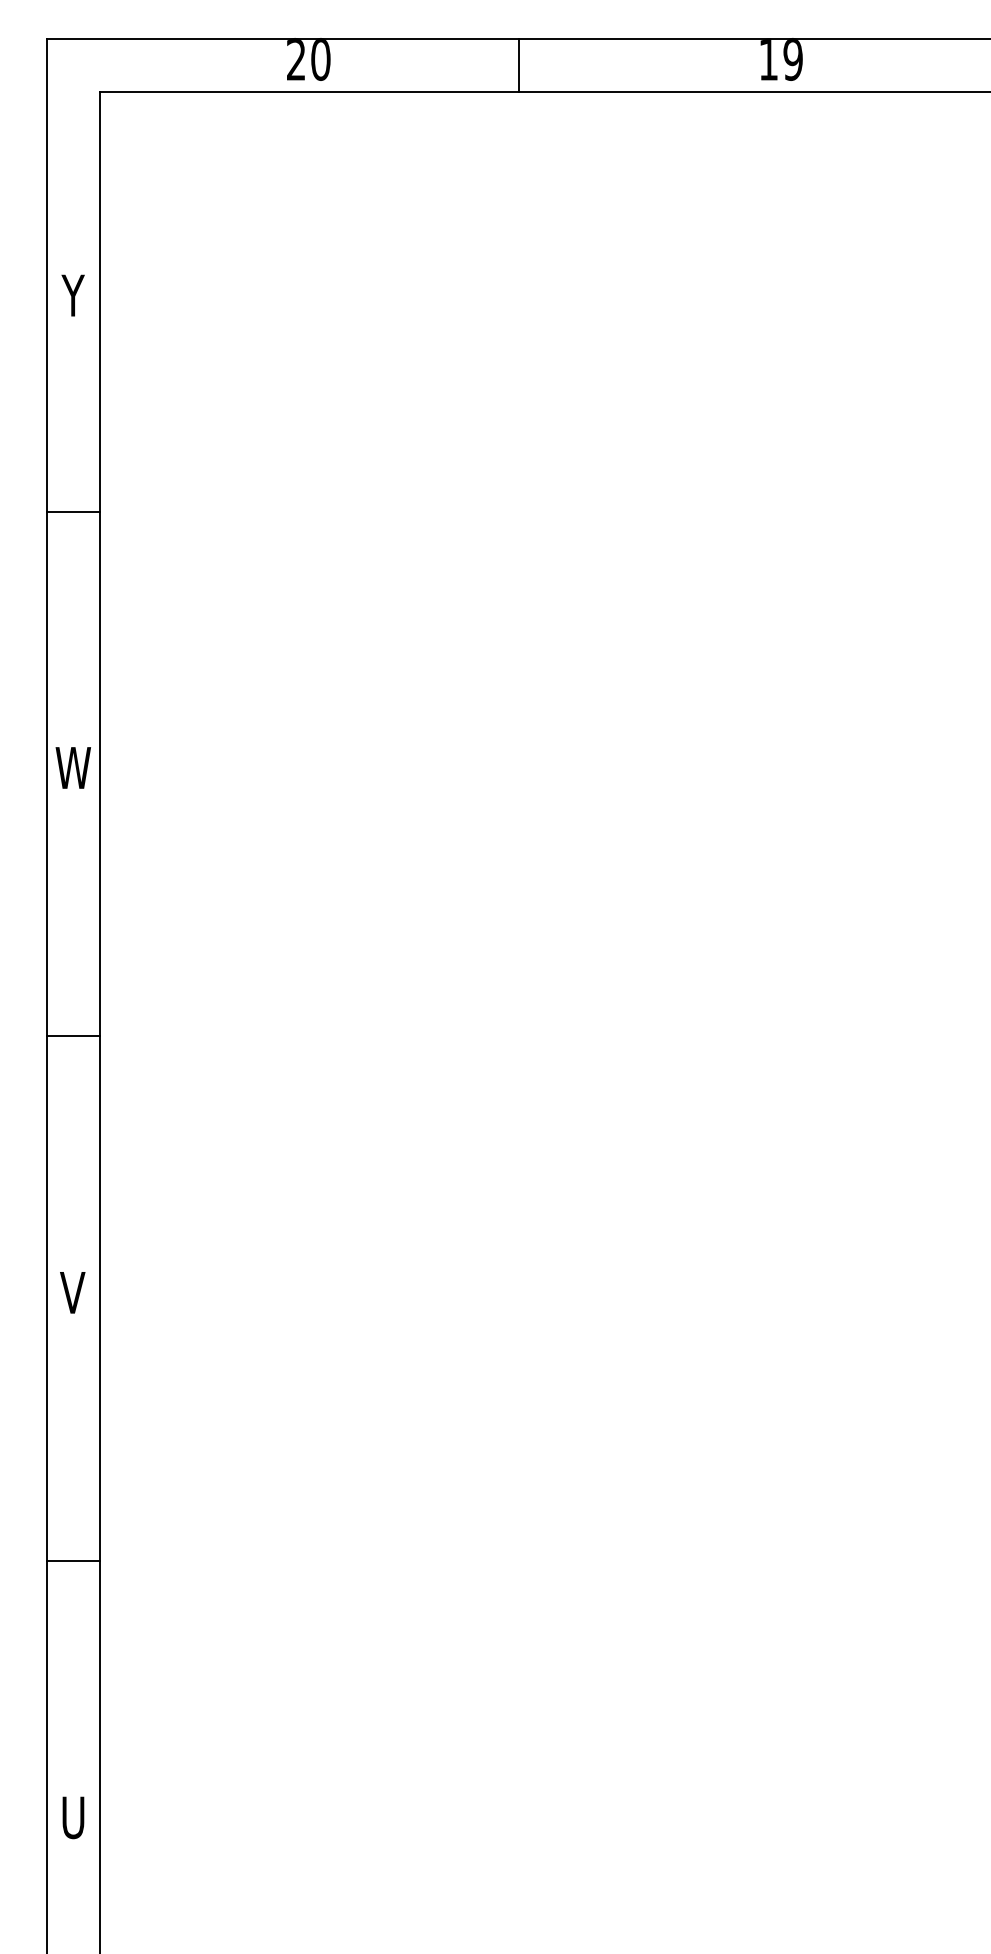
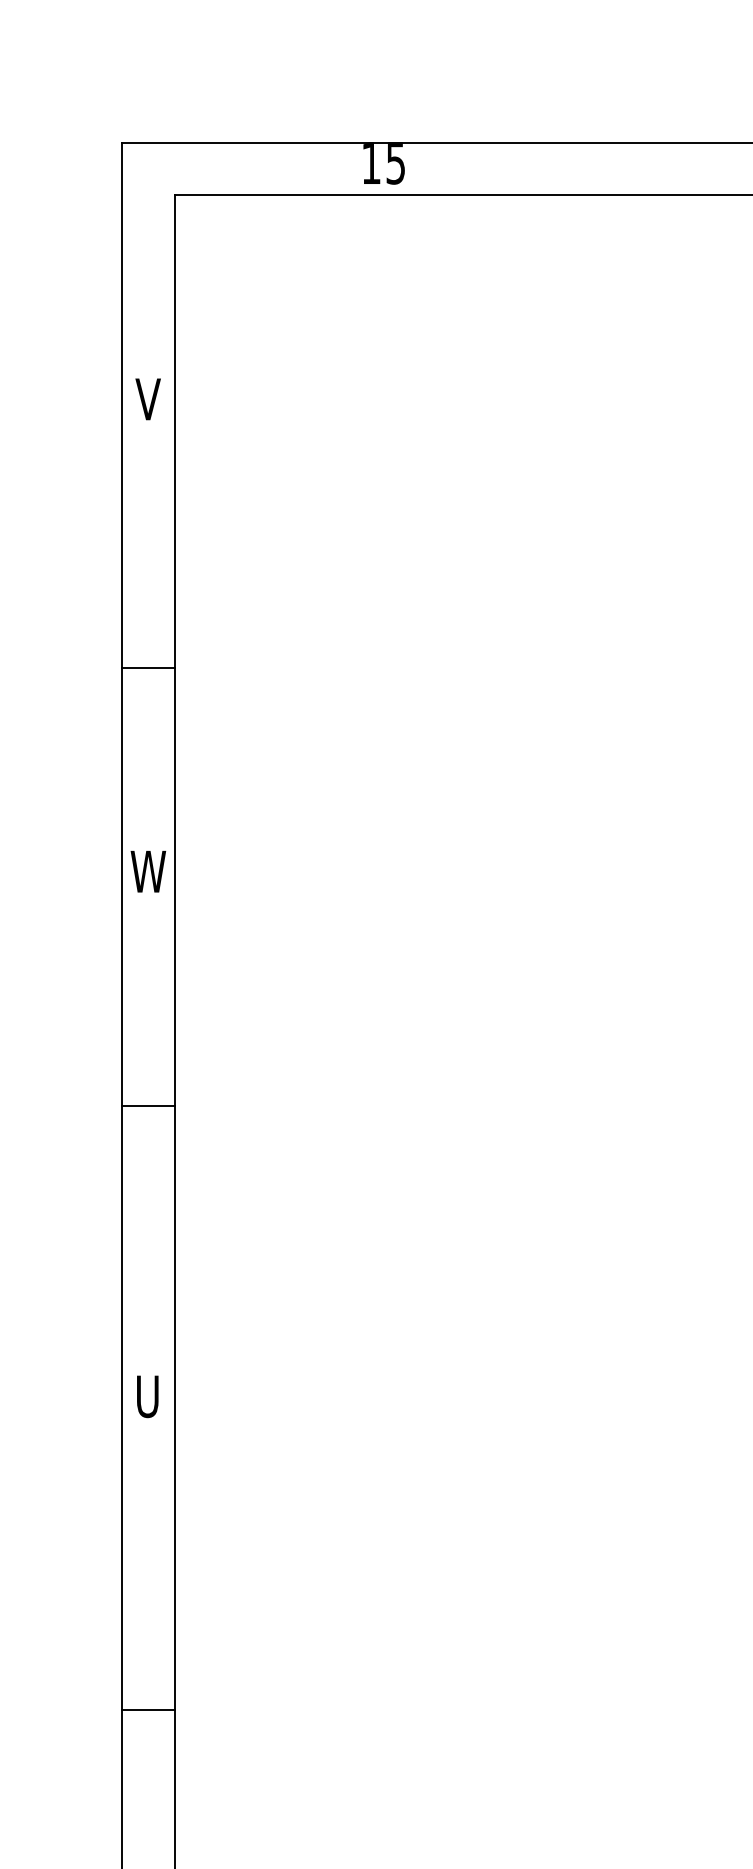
text: (308, 60) -> (383, 164), 20 -> 15
line: (519, 65) -> (594, 169), removed
text: (72, 295) -> (147, 399), Y -> V
line: (73, 511) -> (148, 668), moved
line: (73, 1036) -> (148, 1106), moved
text: (72, 1293) -> (147, 1397), V -> U
line: (73, 1561) -> (148, 1710), moved

